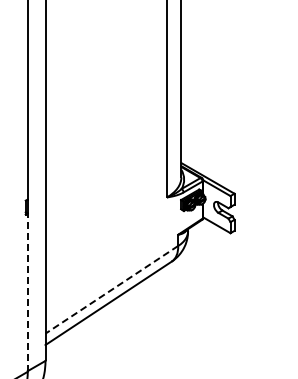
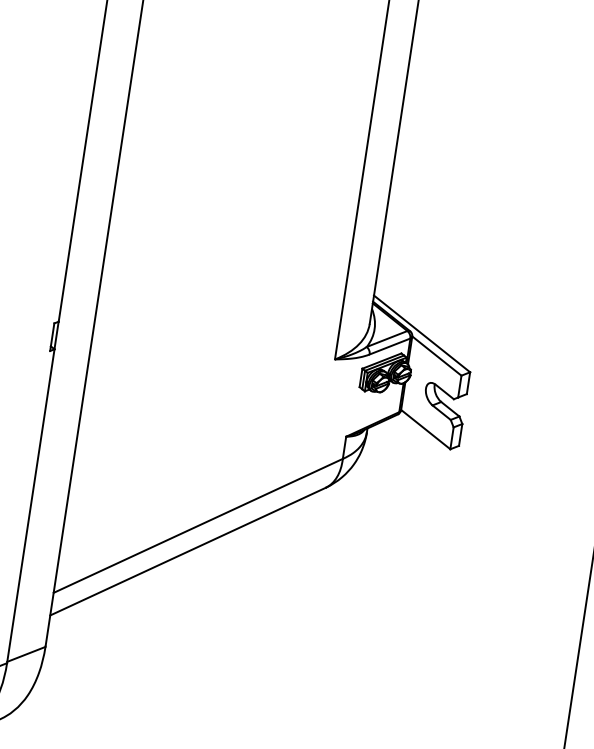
line: (111, 289) -> (197, 525), dashed -> solid
line: (27, 292) -> (30, 505), dashed -> solid

